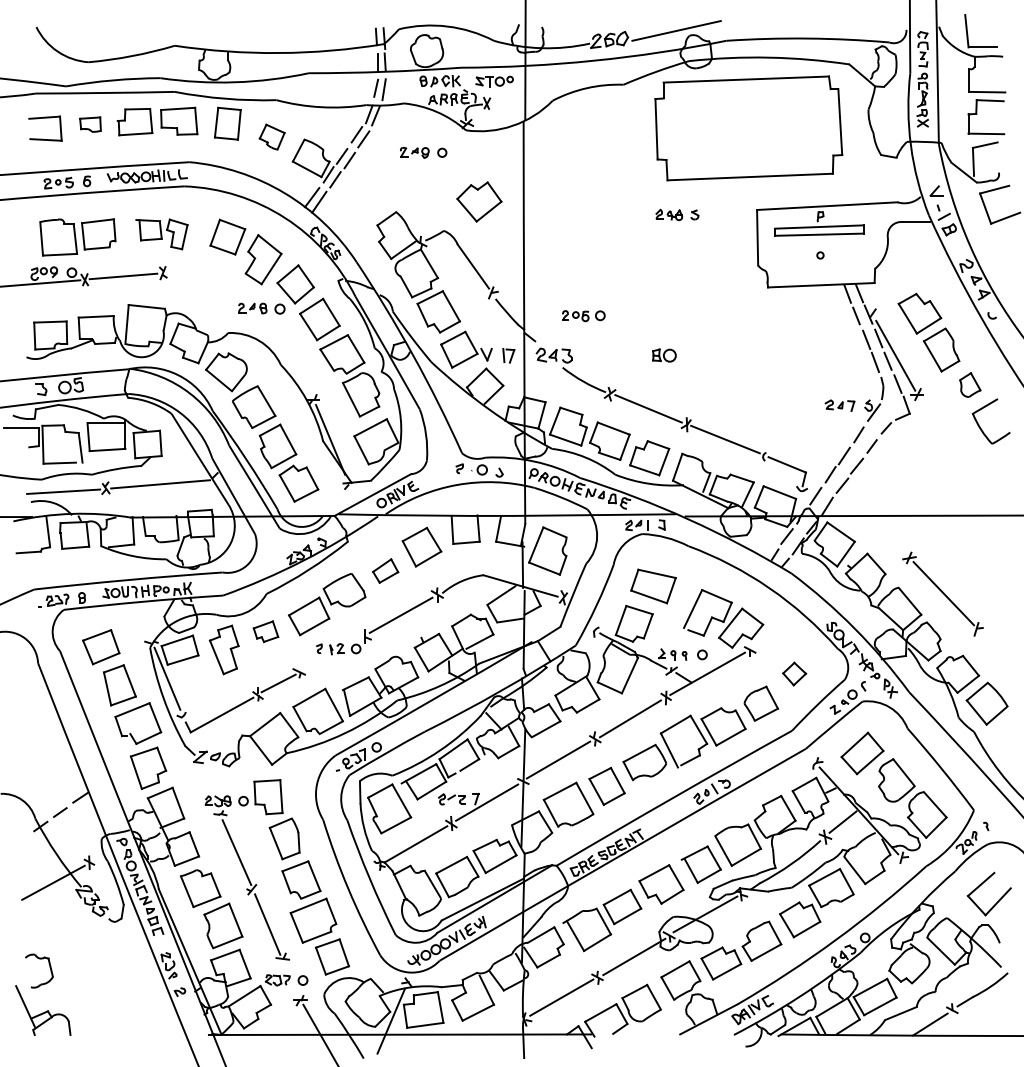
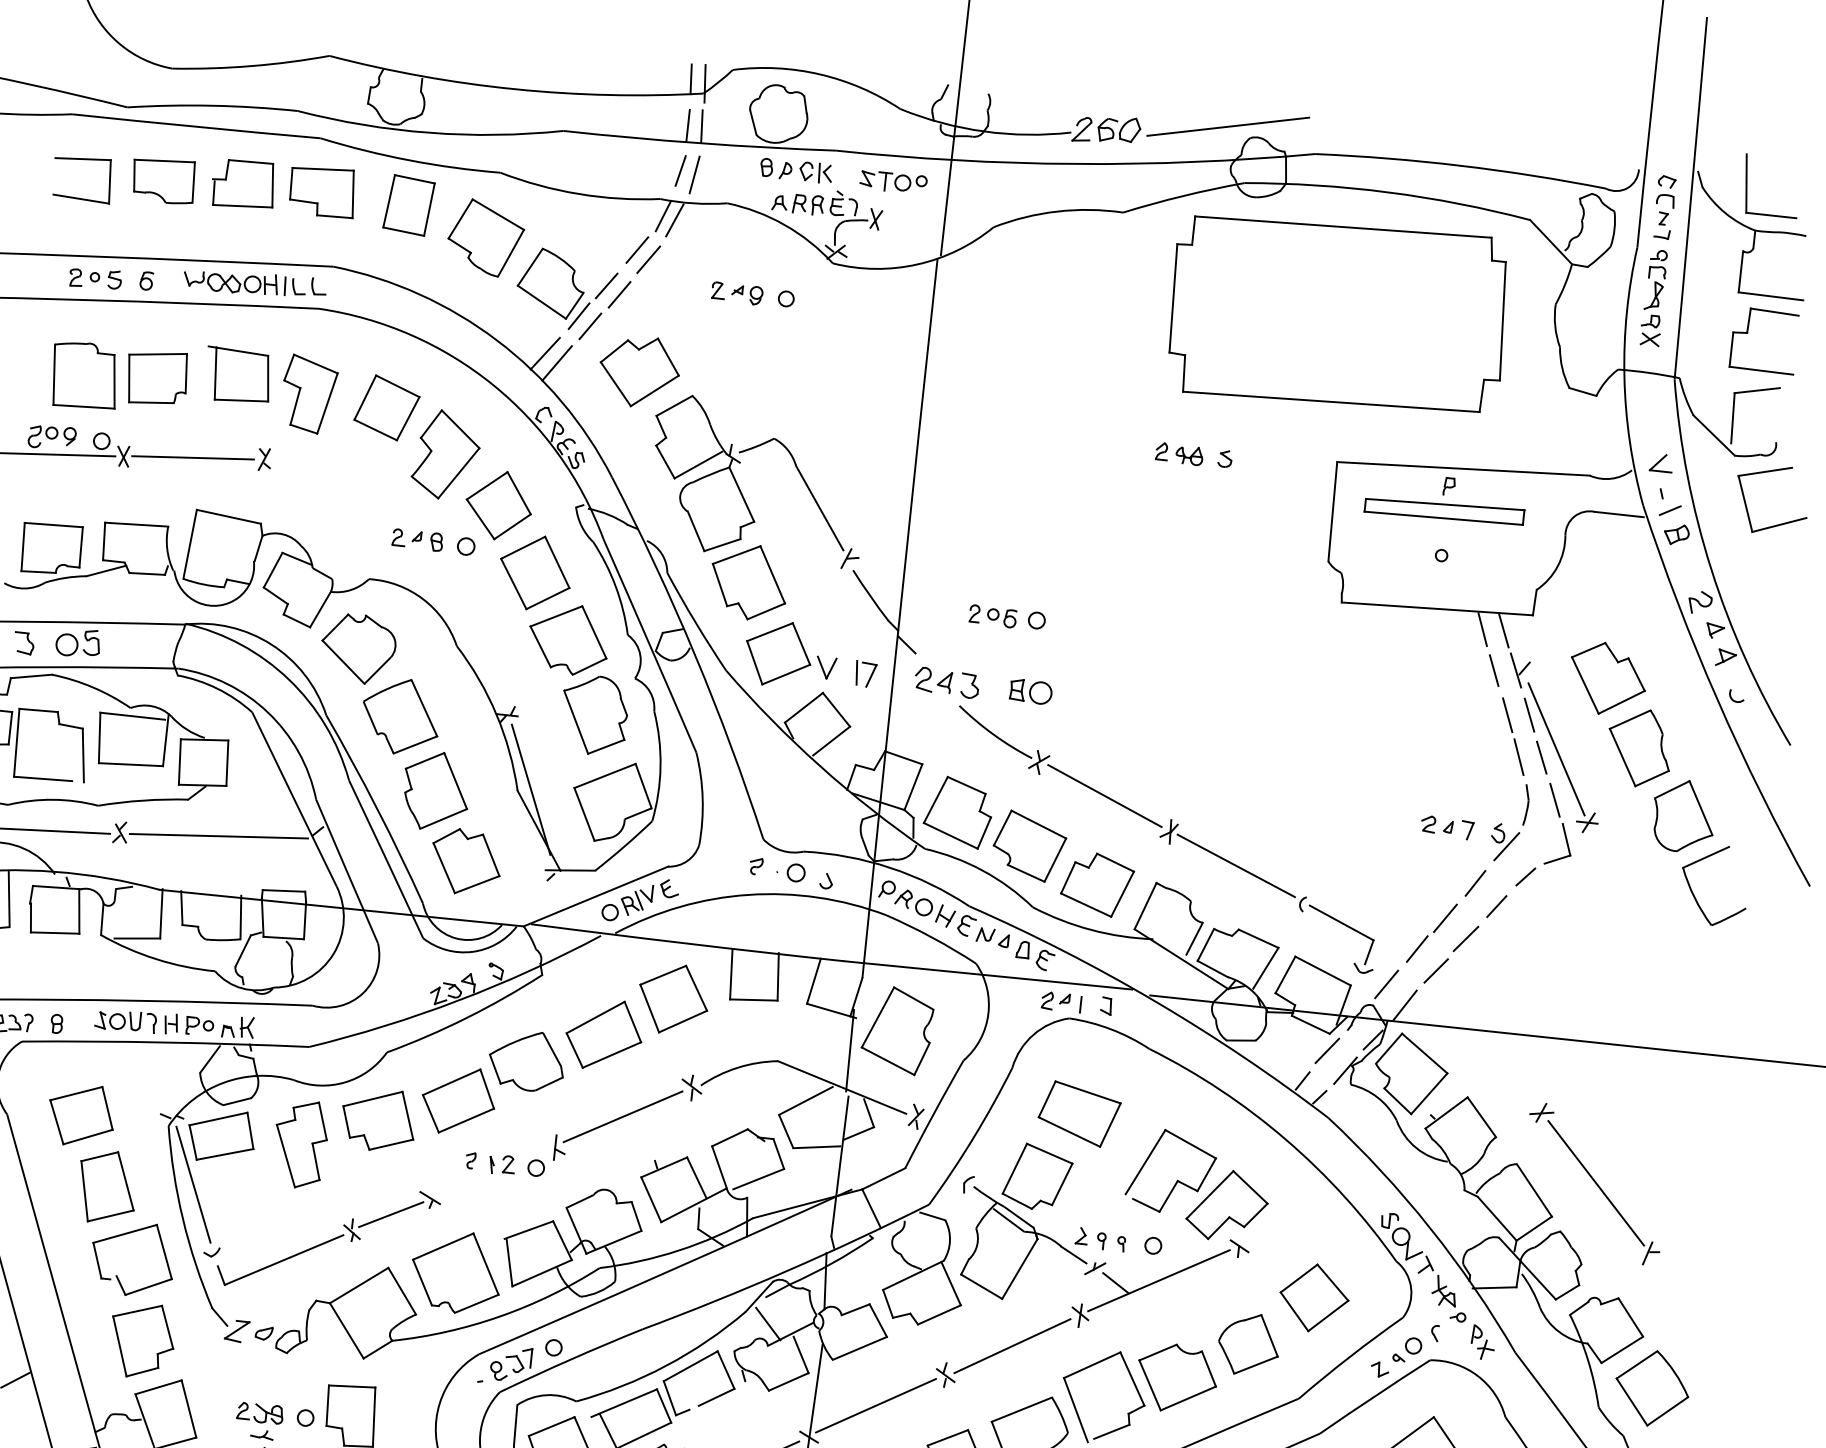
part: (90, 124) -> (163, 180), size x1.67
part: (271, 136) -> (484, 236), size x1.67
part: (479, 201) -> (639, 370), moved
part: (161, 234) -> (269, 390), size x1.43
part: (664, 355) -> (1031, 691), moved
part: (970, 384) -> (1684, 815), size x1.67
part: (385, 570) -> (603, 1033), size x1.67
part: (265, 631) -> (377, 1119), size x1.67
part: (794, 673) -> (1314, 1296), size x1.67

